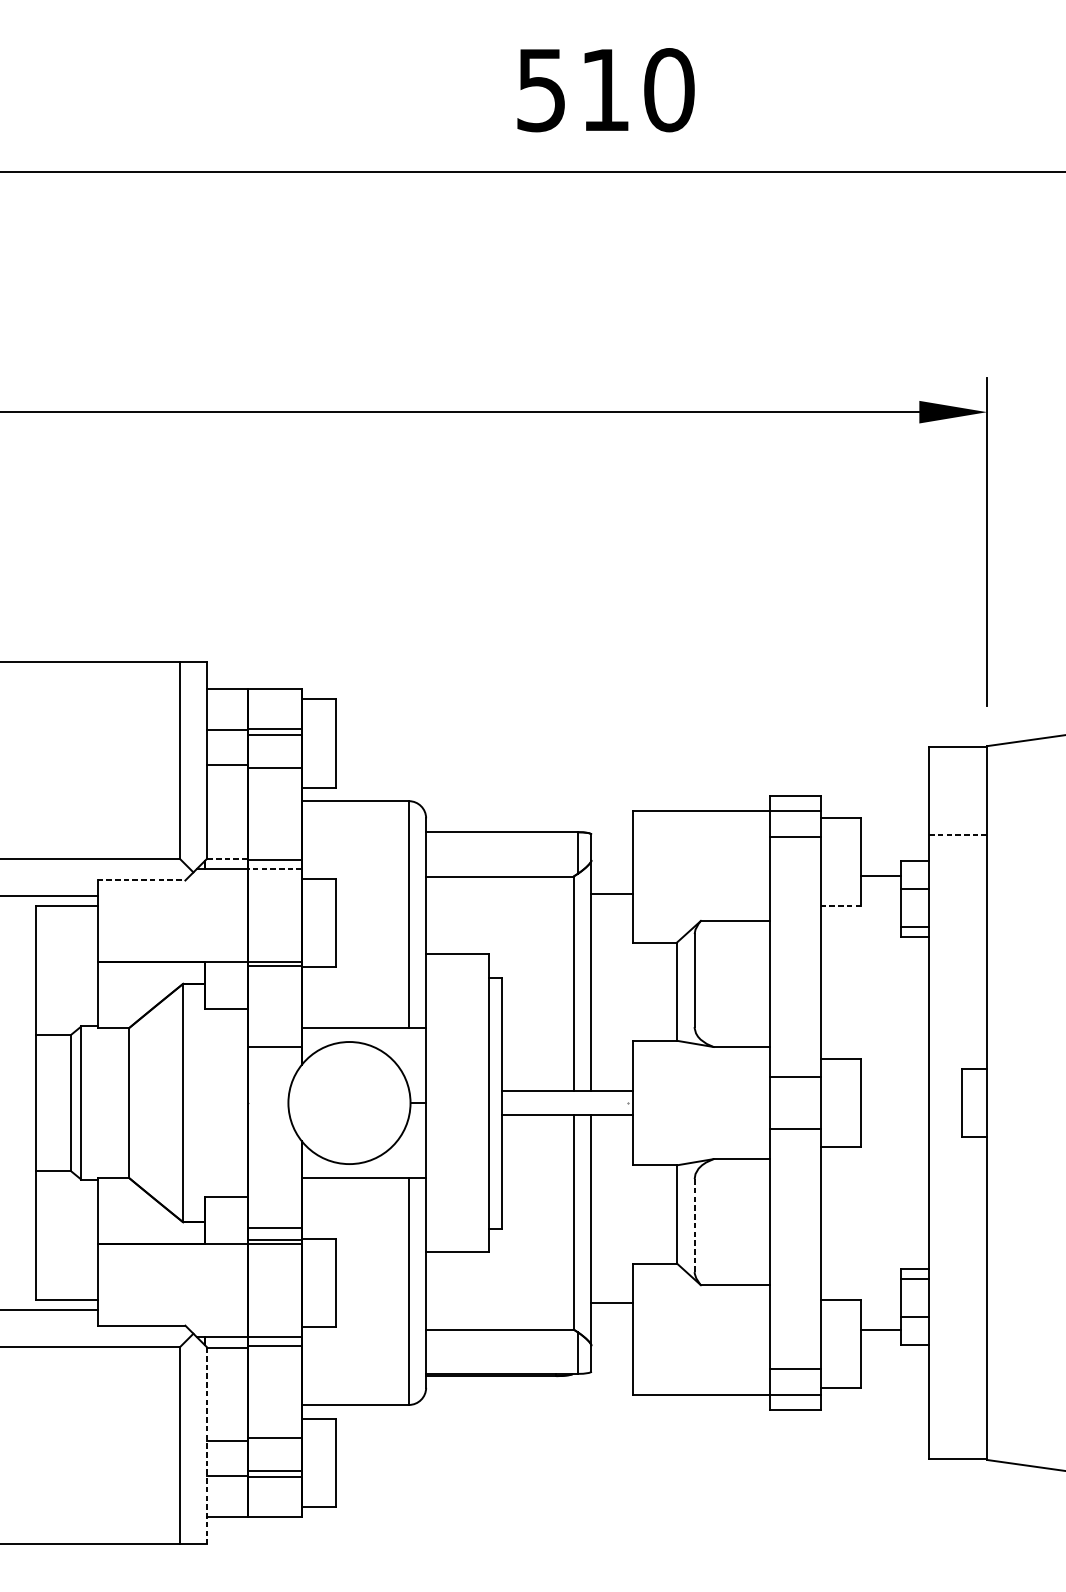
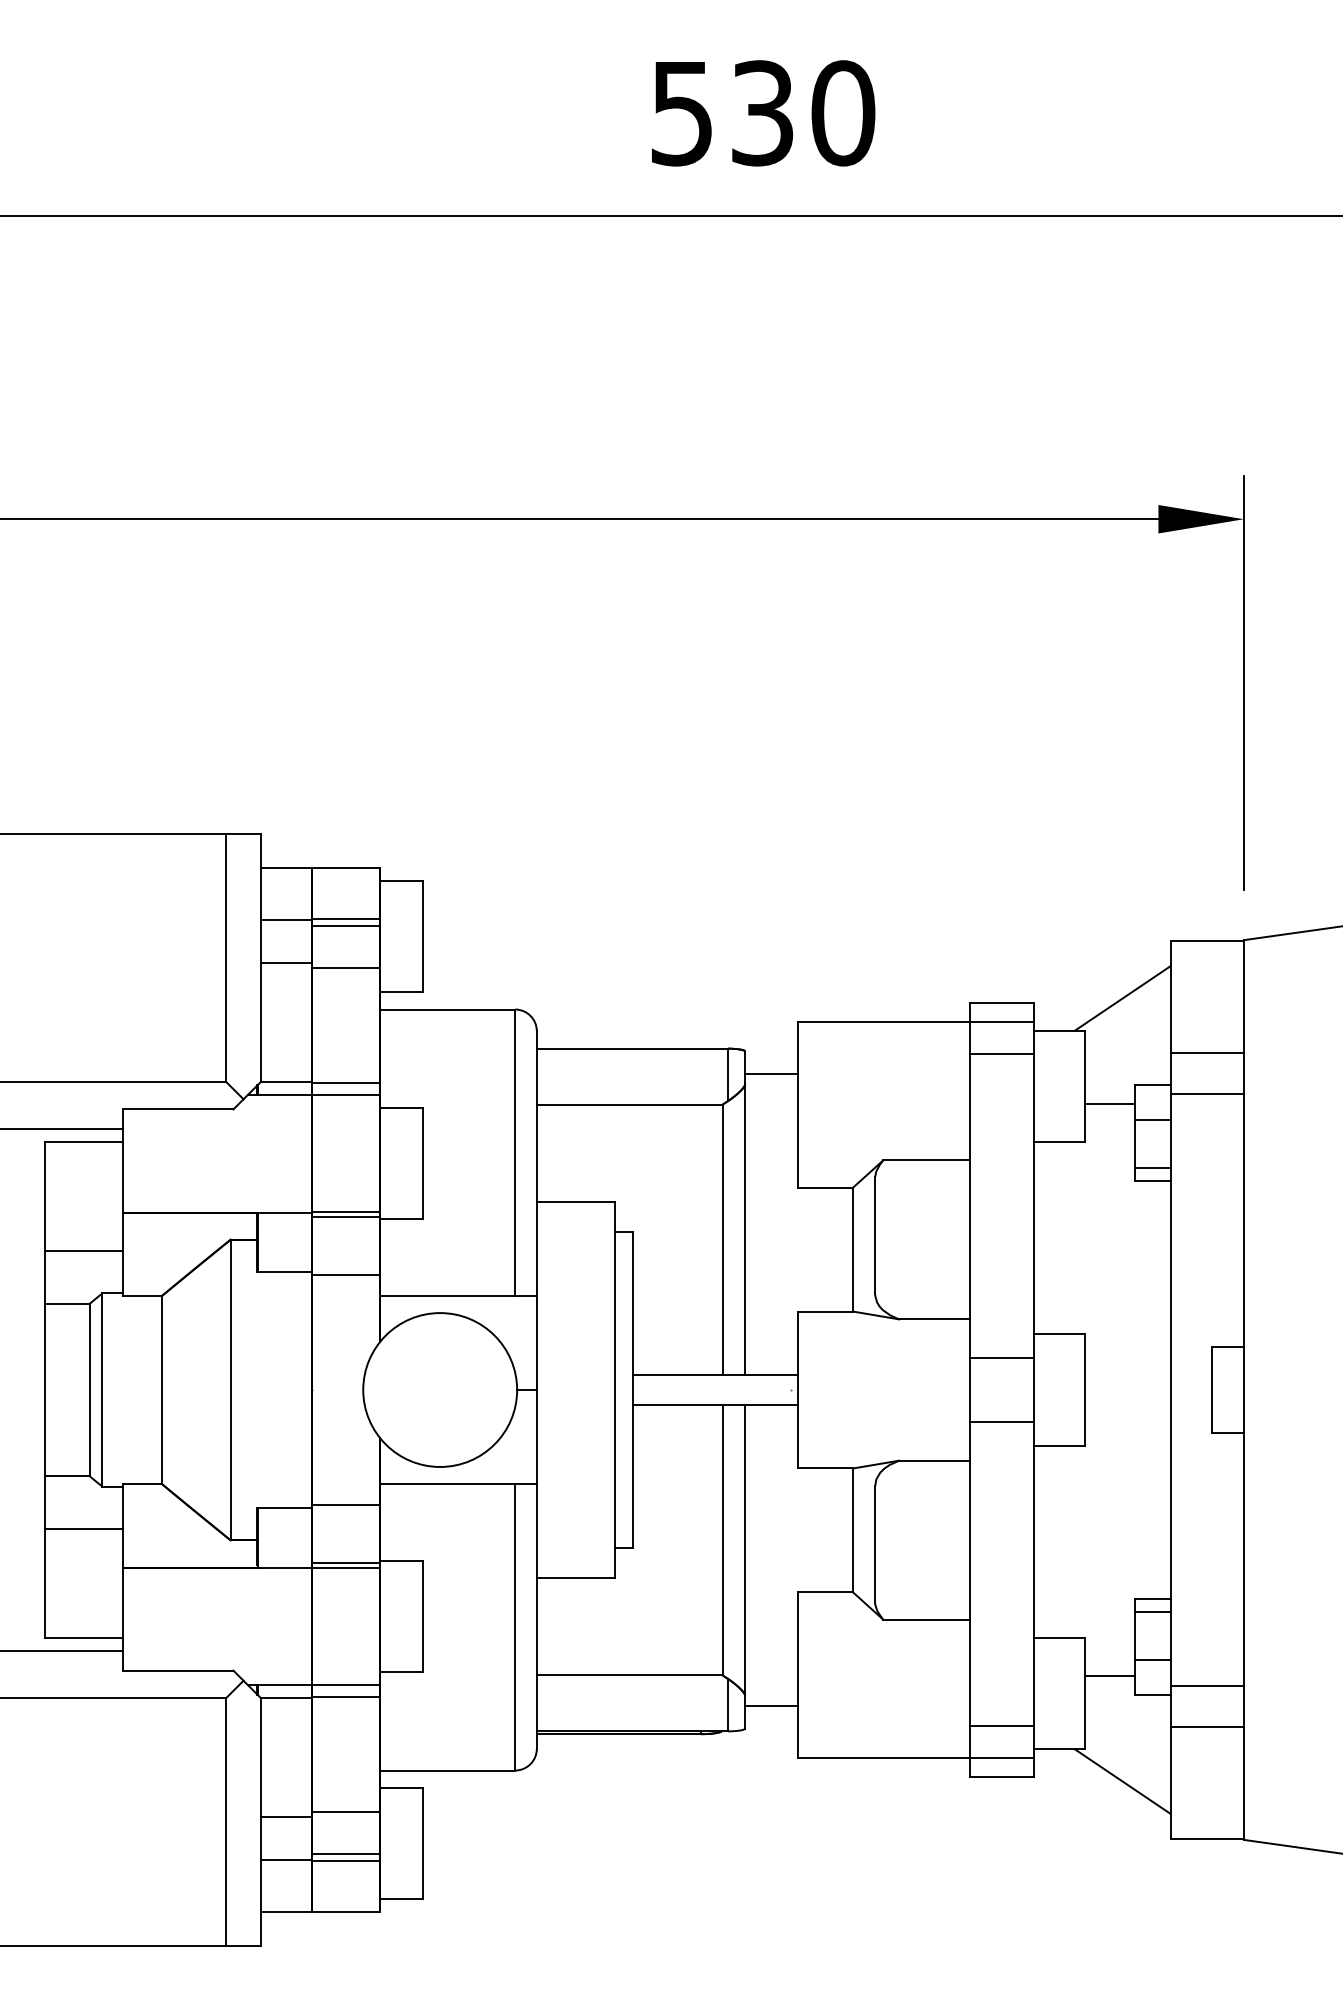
text: (605, 90) -> (762, 113), 510 -> 530
line: (890, 792) -> (1122, 998), added
line: (958, 835) -> (1207, 1052), dashed -> solid
line: (227, 858) -> (286, 1081), dashed -> solid
line: (957, 867) -> (1206, 1093), added
line: (274, 868) -> (345, 1094), dashed -> solid
line: (141, 880) -> (178, 1109), dashed -> solid
line: (612, 893) -> (771, 1073), moved
line: (840, 906) -> (1059, 1142), dashed -> solid
line: (66, 992) -> (83, 1250), added
line: (274, 1047) -> (345, 1274), moved
line: (66, 1213) -> (83, 1529), added
line: (694, 1225) -> (875, 1544), dashed -> solid
line: (274, 1228) -> (345, 1505), moved
line: (612, 1302) -> (771, 1706), moved
line: (957, 1338) -> (1206, 1686), added
line: (957, 1370) -> (1206, 1727), added
line: (890, 1413) -> (1122, 1781), added
line: (206, 1445) -> (260, 1821), dashed -> solid

